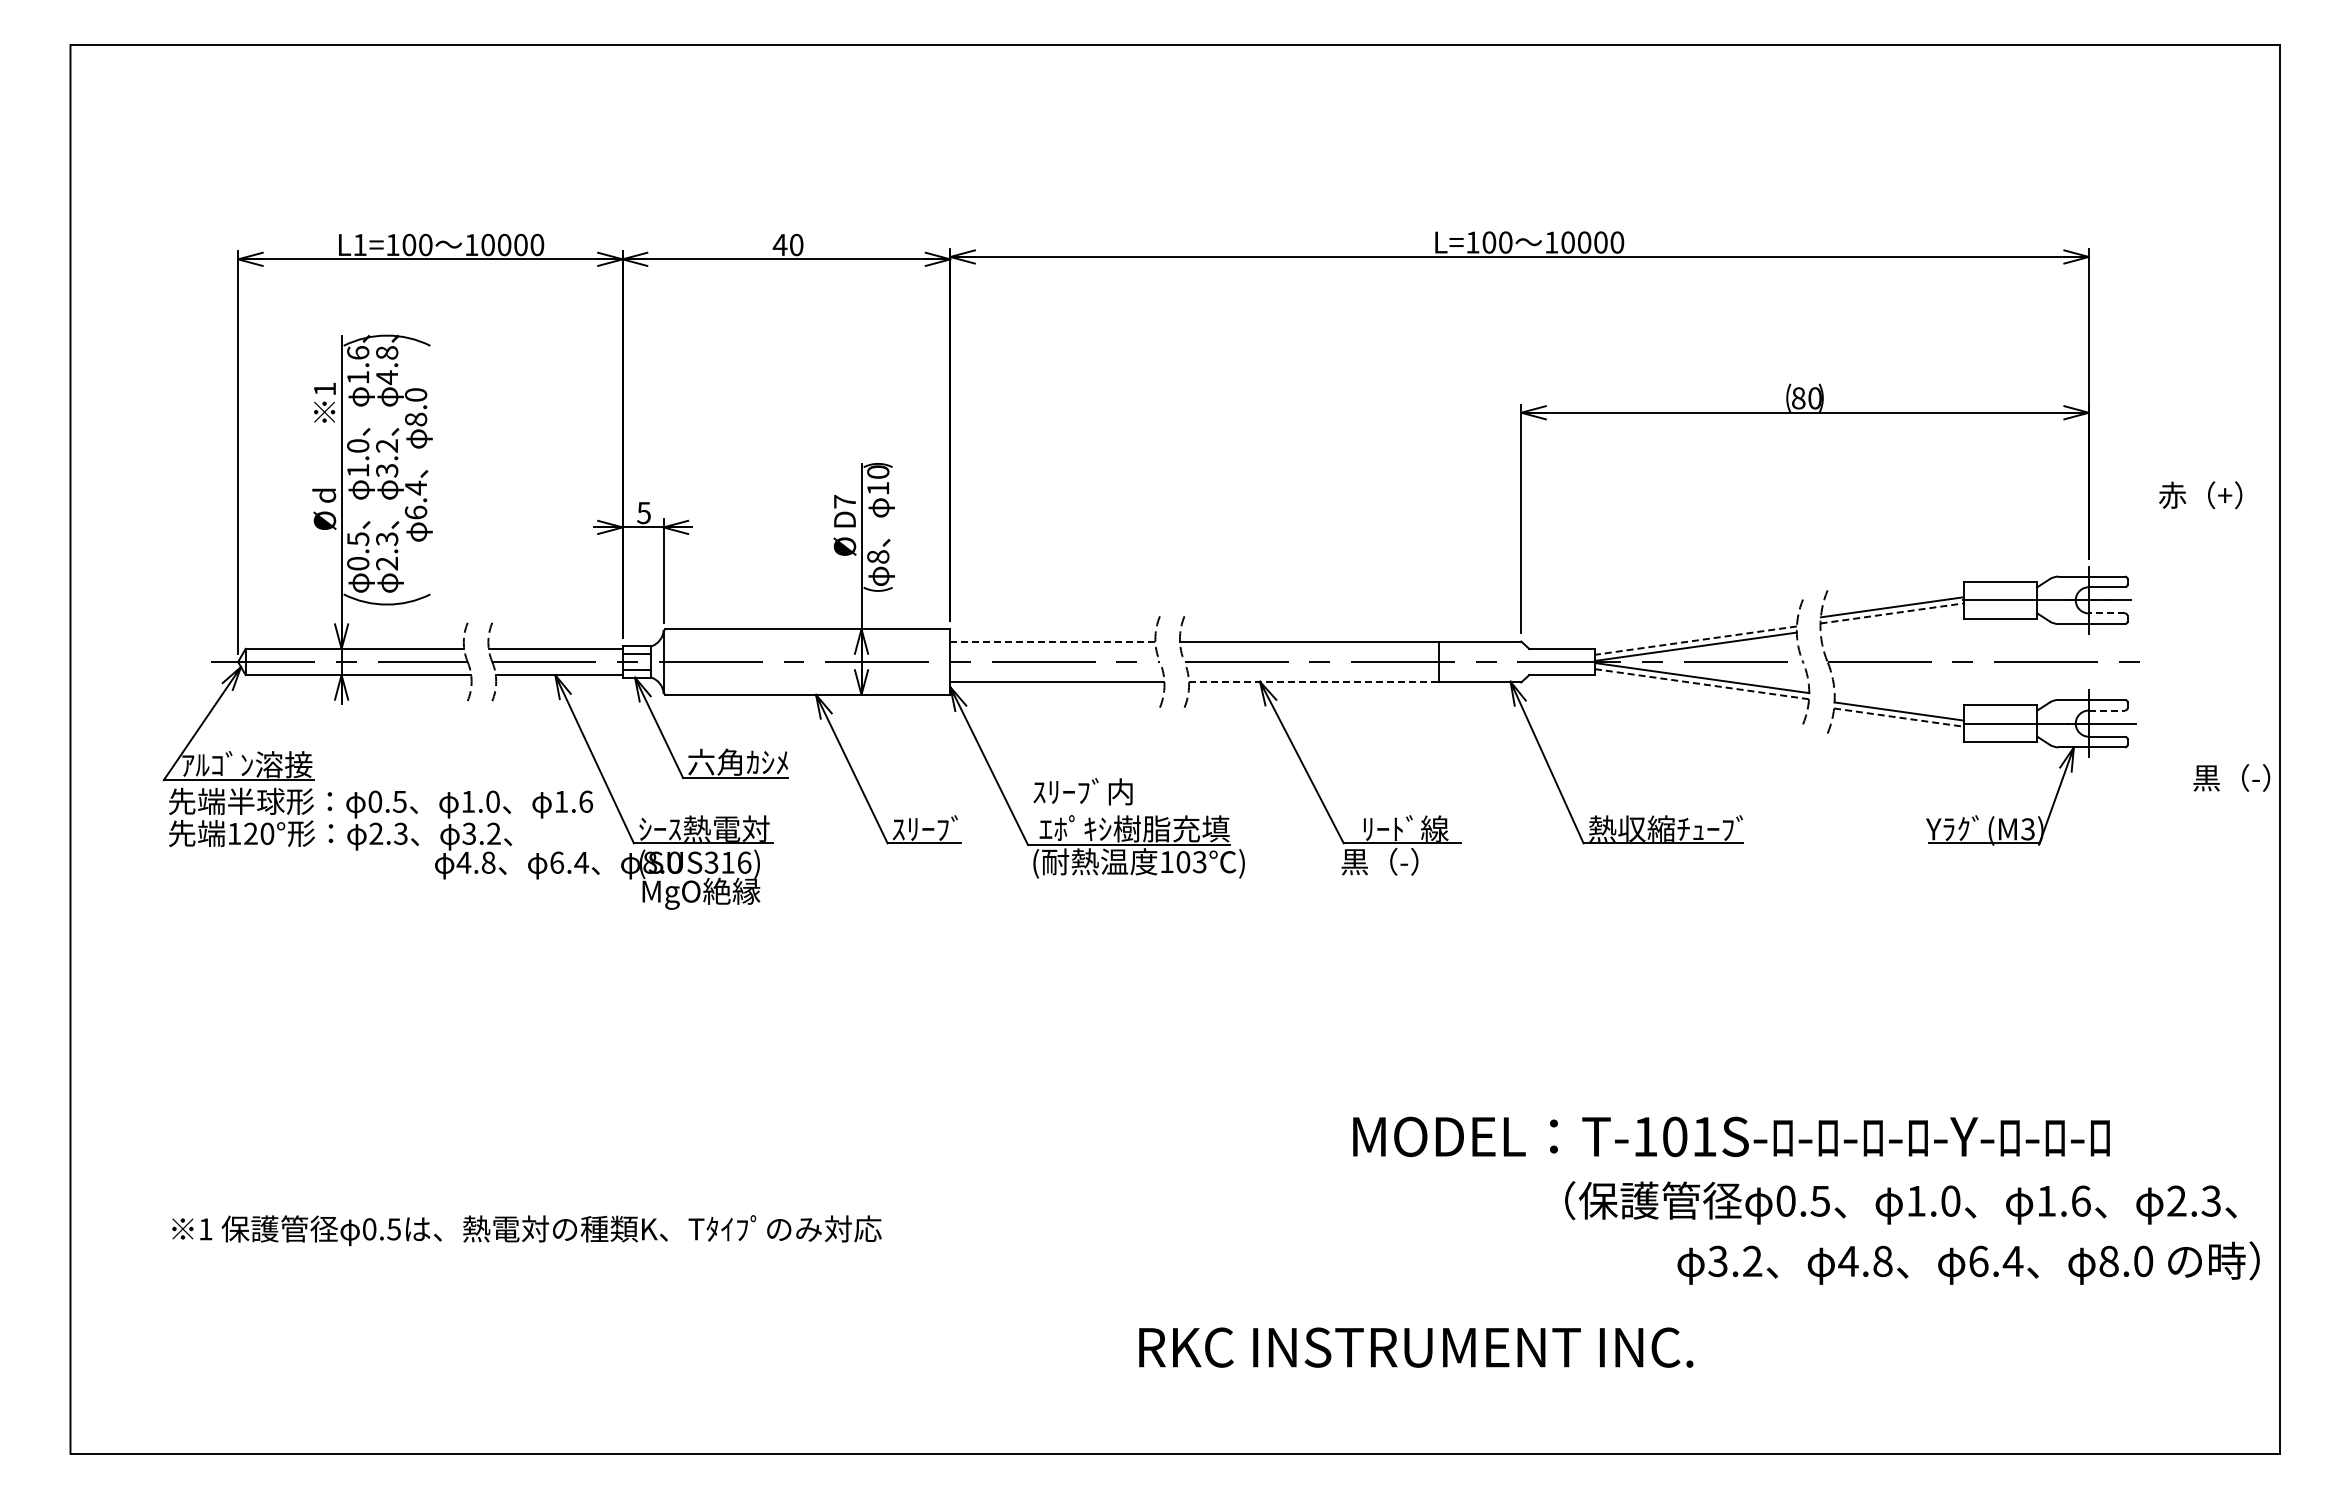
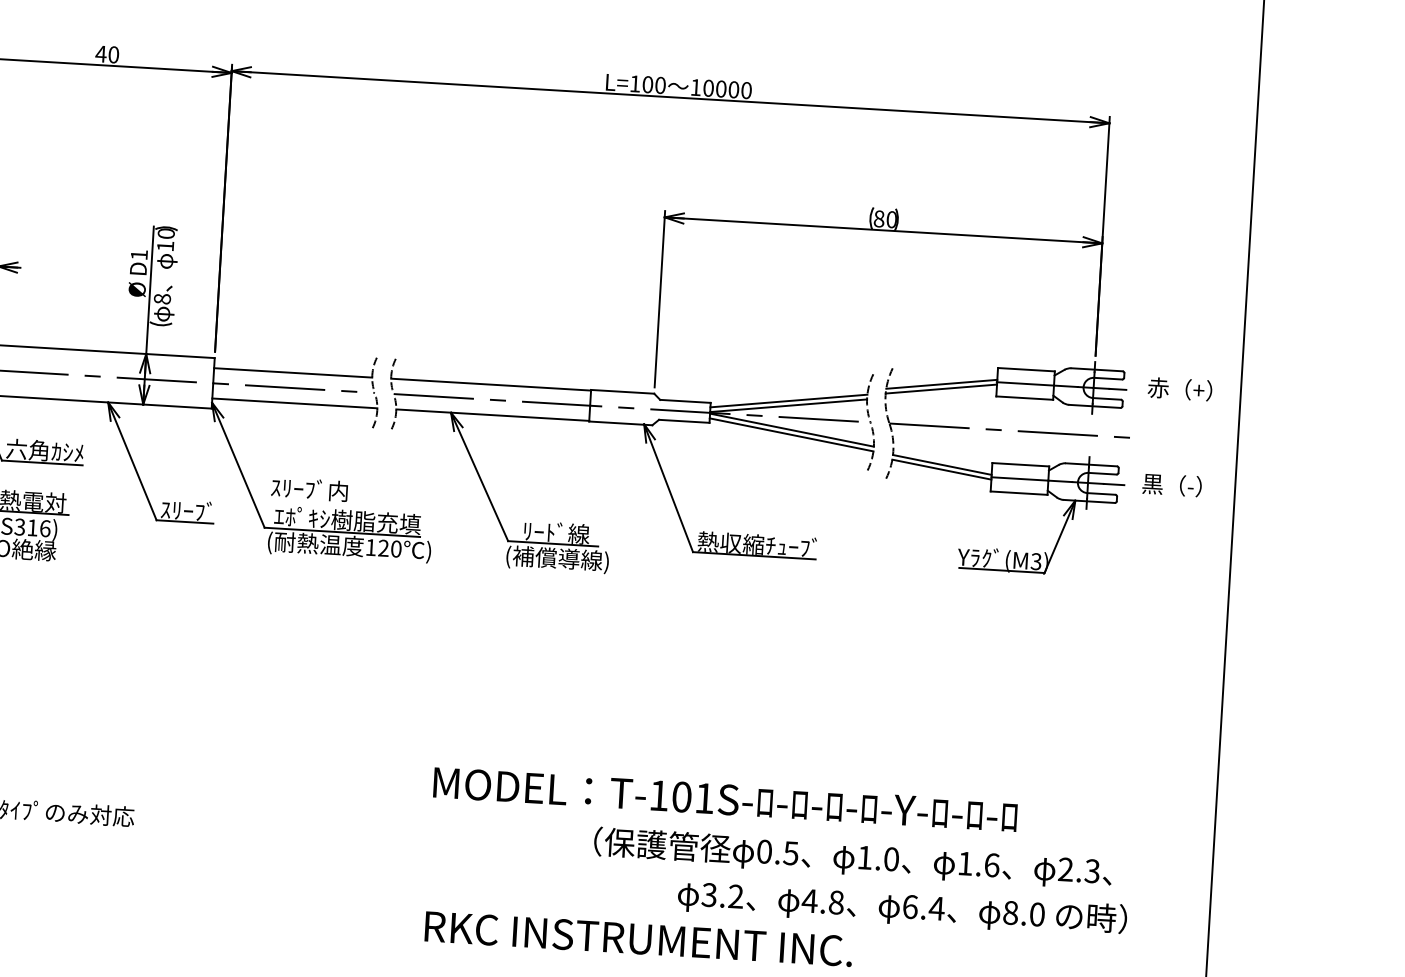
text: (2200, 495) -> (1179, 389), moved
text: (844, 501) -> (138, 254), D7 -> D1
line: (1892, 613) -> (941, 389), dashed -> solid
line: (2106, 613) -> (1106, 398), dashed -> solid
line: (1695, 640) -> (788, 400), dashed -> solid
line: (1052, 642) -> (292, 372), dashed -> solid
line: (1314, 681) -> (493, 415), dashed -> solid
line: (1702, 684) -> (791, 435), dashed -> solid
line: (2107, 710) -> (1102, 473), dashed -> solid
line: (1899, 717) -> (942, 469), dashed -> solid
text: (2231, 777) -> (1171, 484), moved
text: (1191, 862) -> (389, 548), 103 -> 120
text: (1408, 863) -> (557, 559), 黒（-） -> (補償導線)
text: (1806, 1200) -> (780, 852), moved
text: (1416, 1347) -> (639, 938), moved

